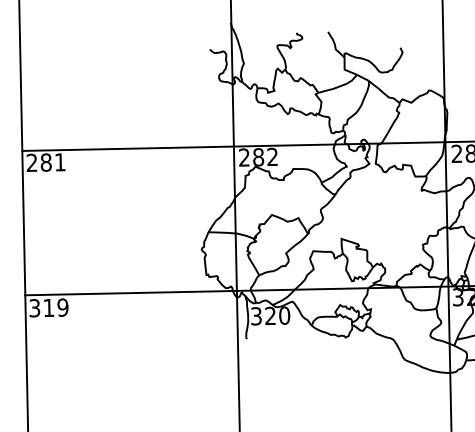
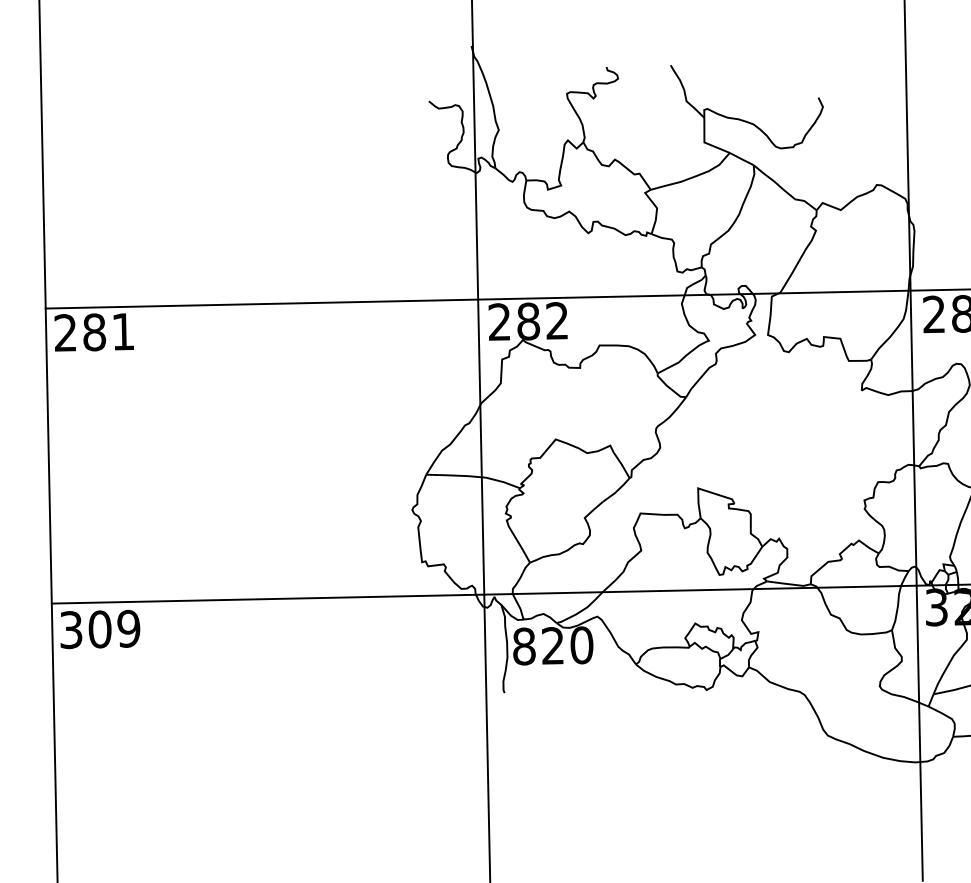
text: (48, 307) -> (99, 628), 319 -> 309
text: (256, 316) -> (524, 646), 320 -> 820

